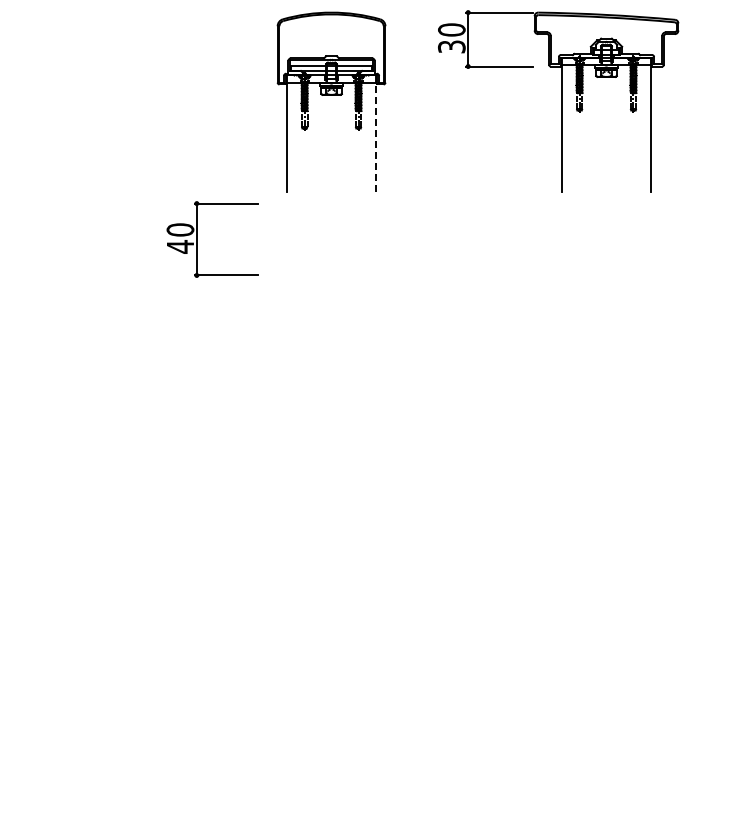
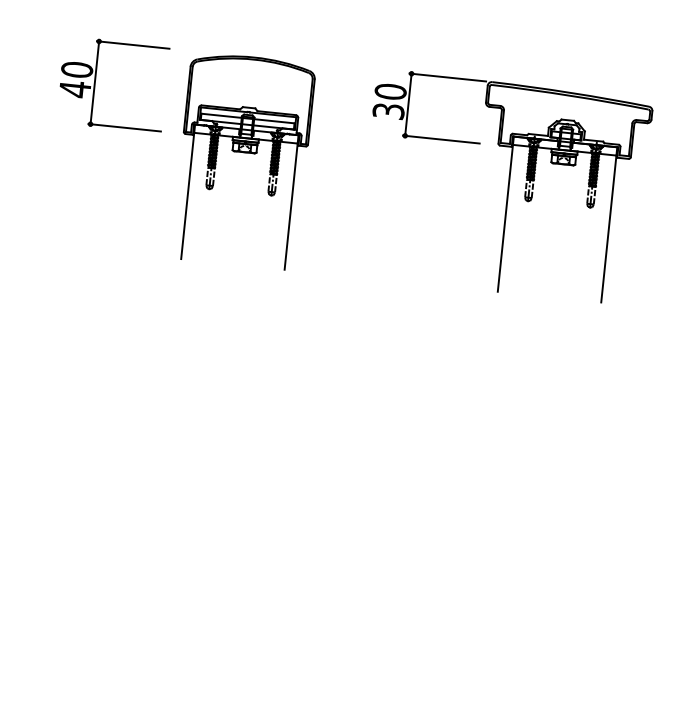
line: (376, 137) -> (291, 206), dashed -> solid
part: (197, 239) -> (95, 82), moved

